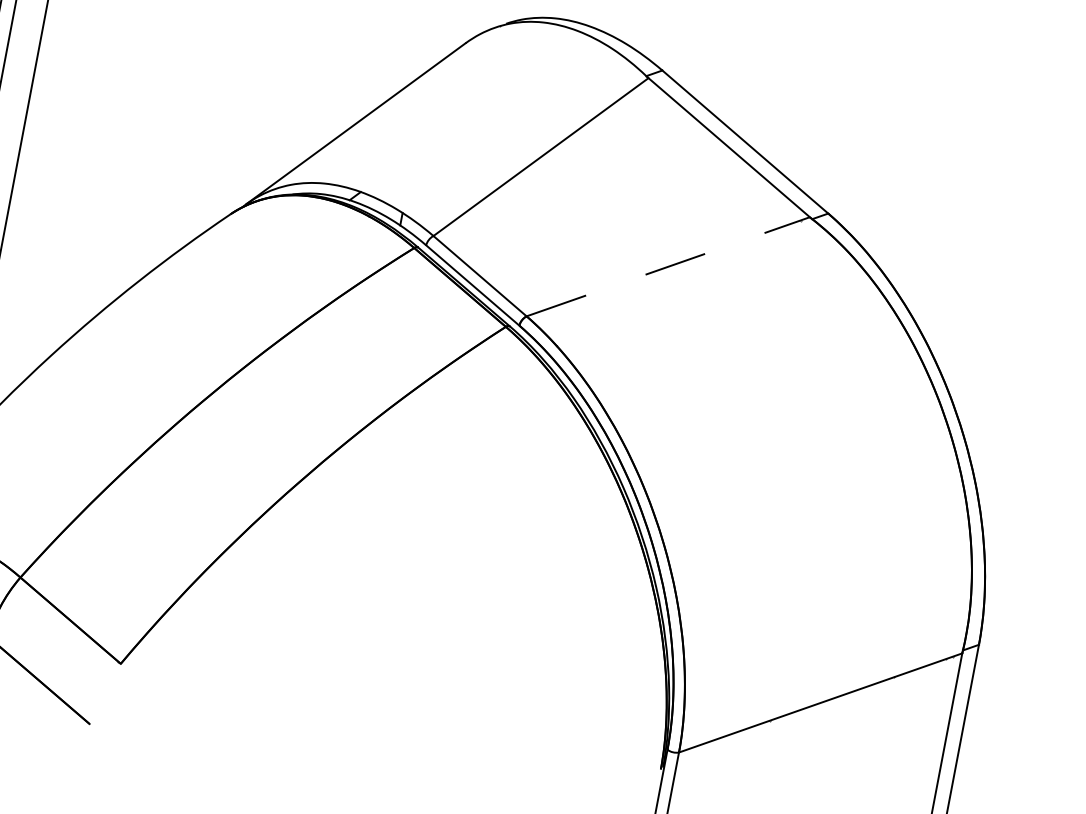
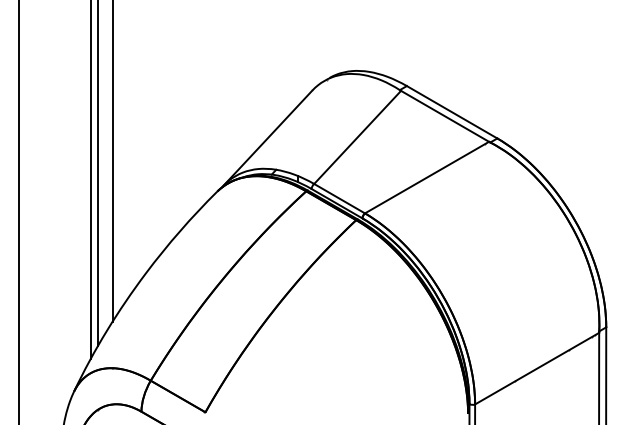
line: (669, 266) -> (427, 177), dashed -> solid

